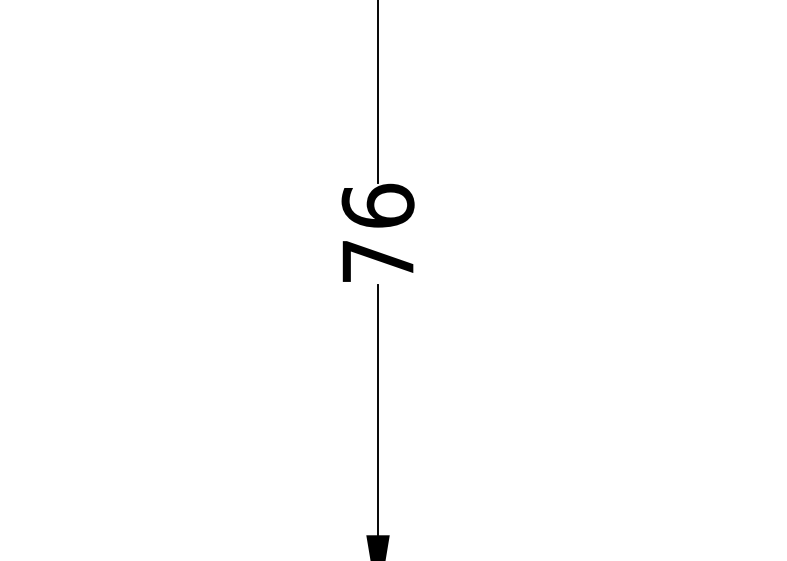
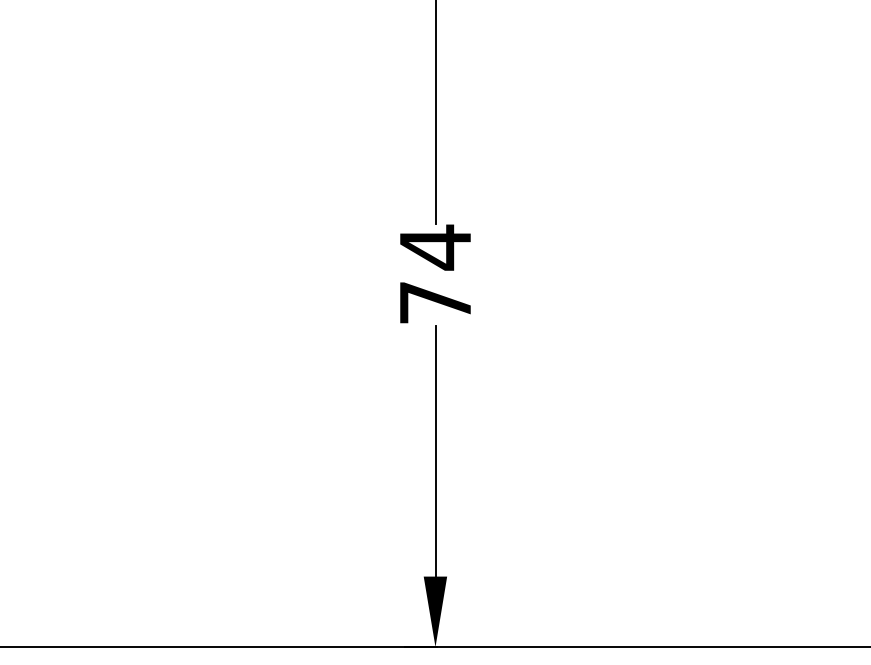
text: (378, 206) -> (435, 247), 76 -> 74

